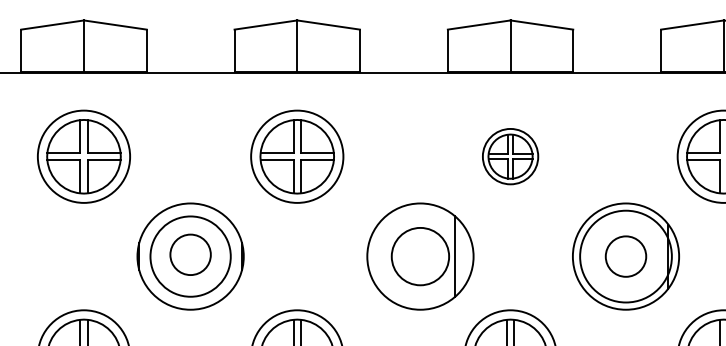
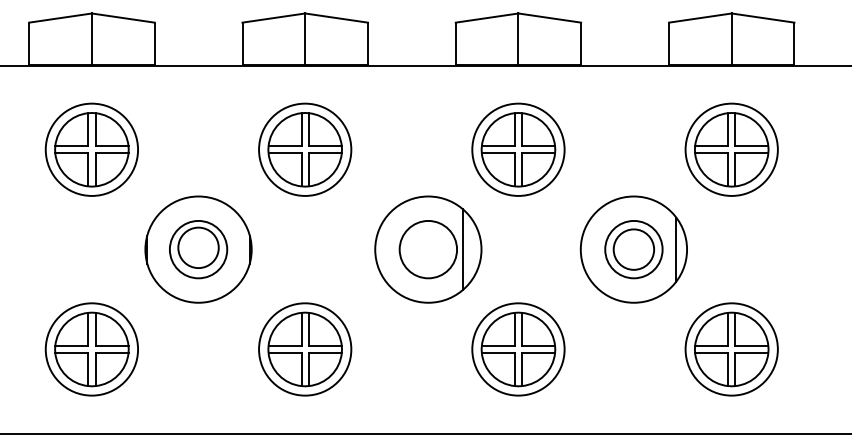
part: (510, 156) -> (518, 149), size x1.67
circle: (190, 256) -> (198, 249), size x0.71
circle: (625, 256) -> (633, 249), size x0.62

